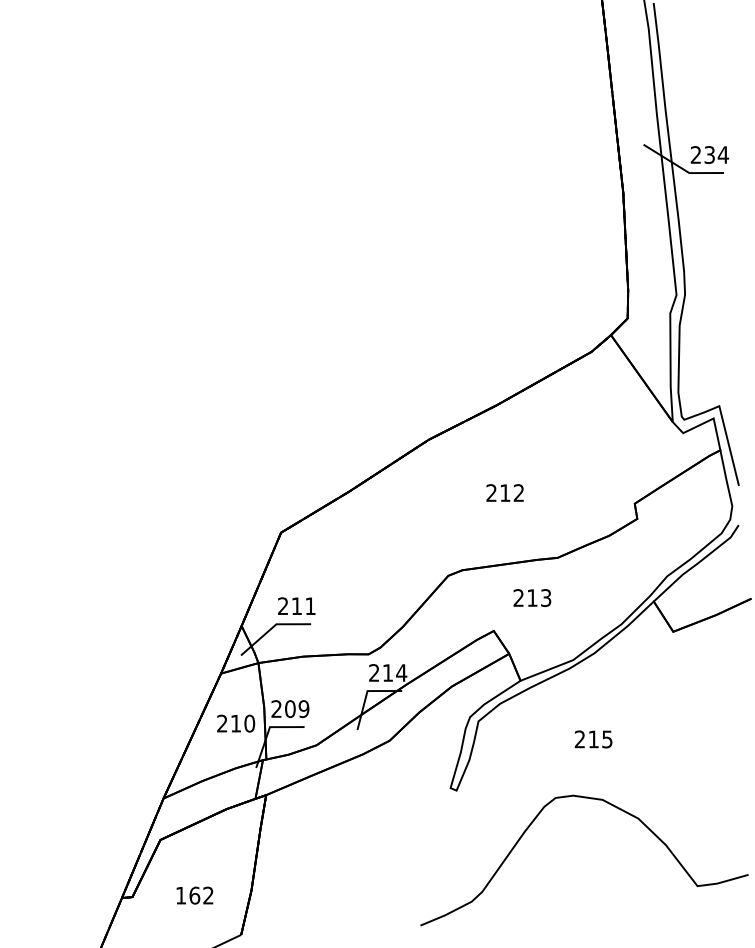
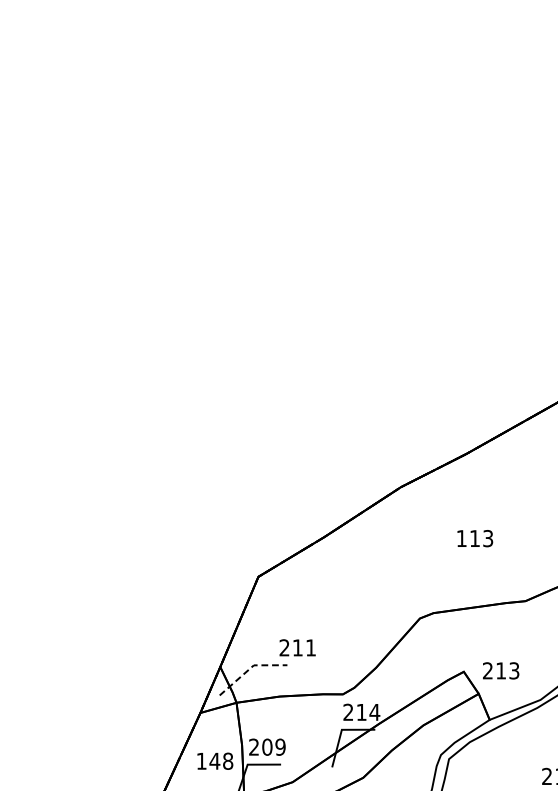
text: (505, 493) -> (475, 539), 212 -> 113
text: (532, 597) -> (501, 670), moved
text: (296, 605) -> (297, 647), moved
line: (272, 628) -> (250, 669), solid -> dashed
text: (236, 723) -> (215, 761), 210 -> 148

